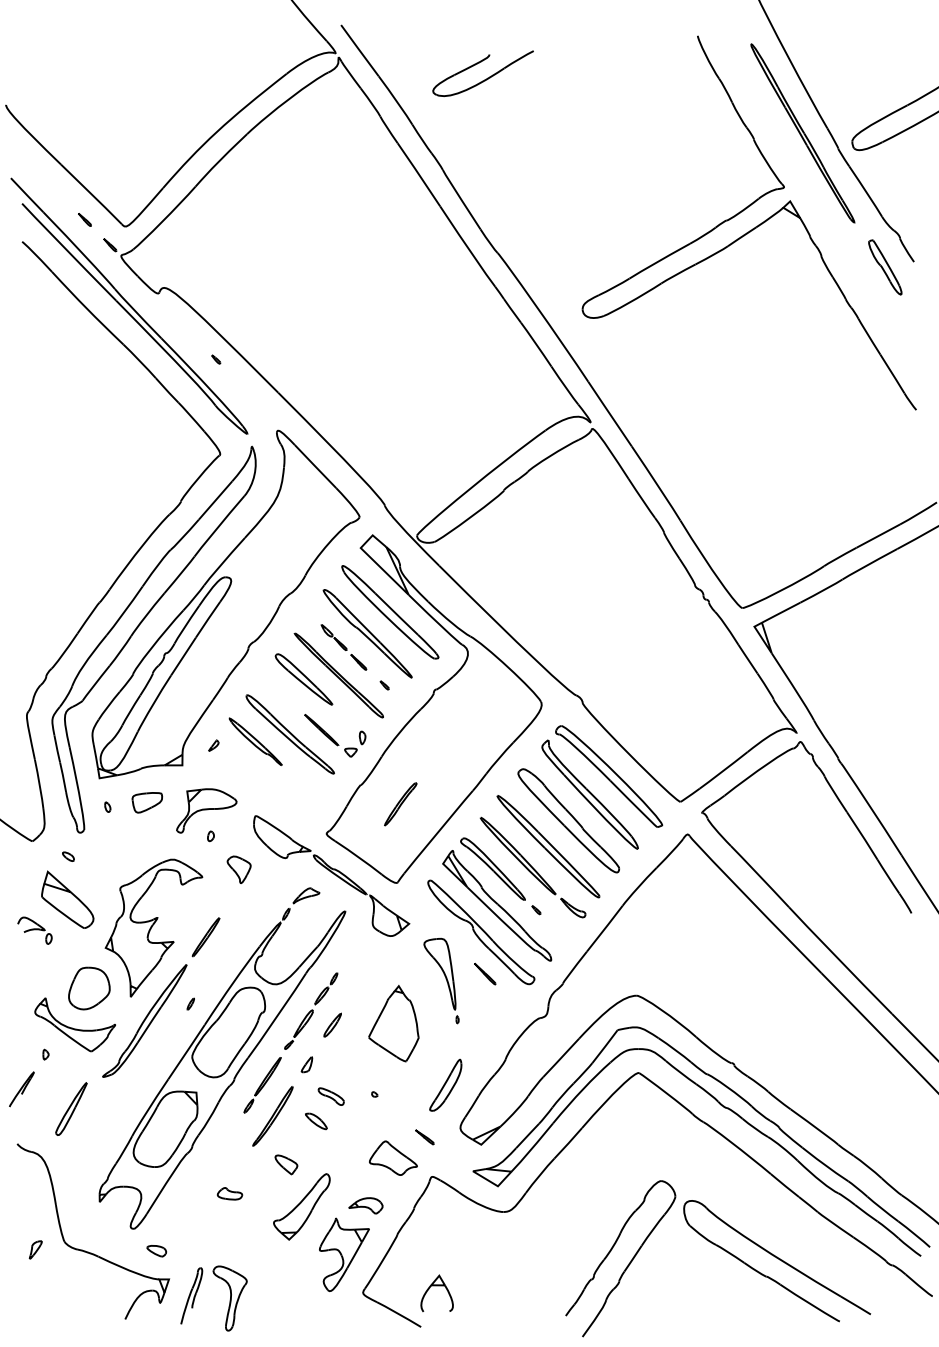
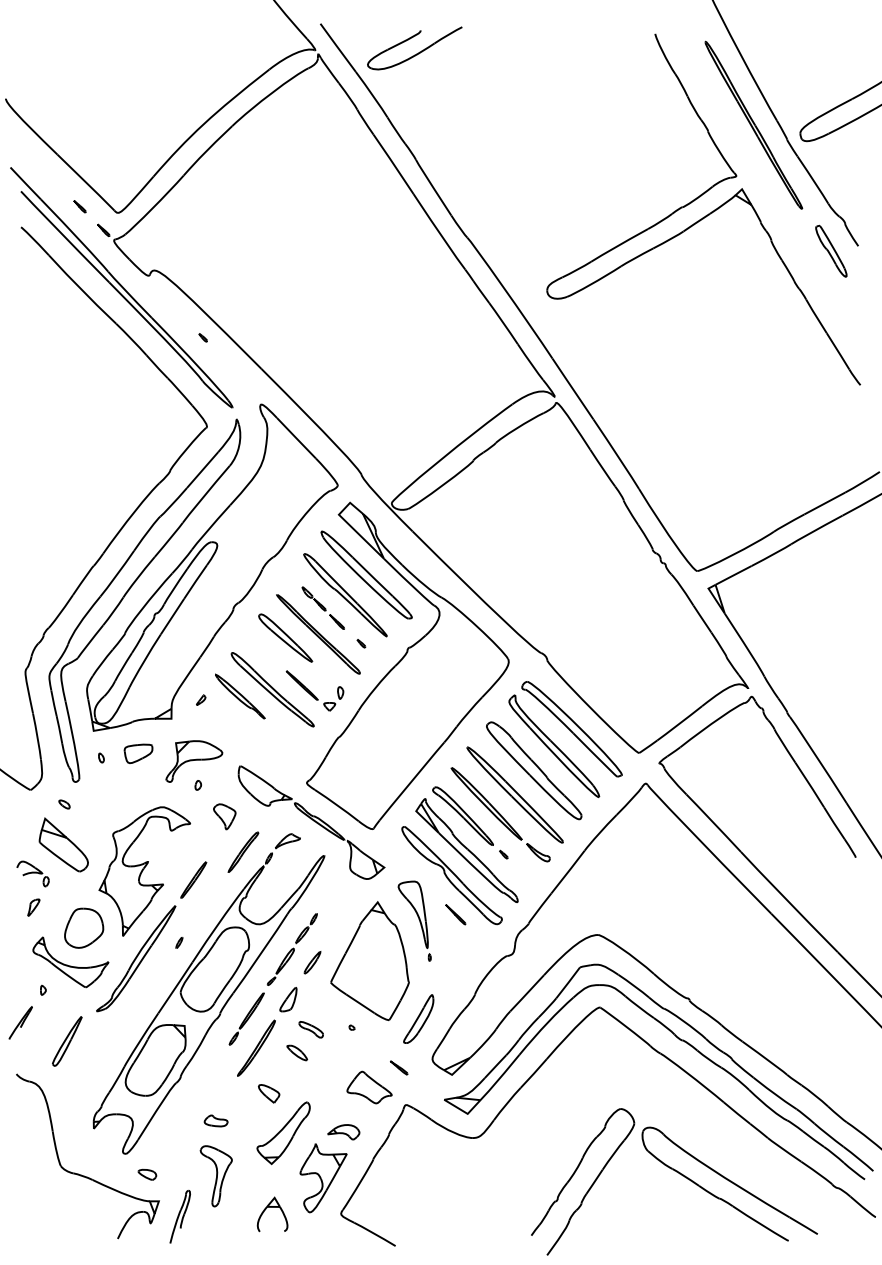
part: (482, 73) -> (414, 48), moved
part: (400, 803) -> (243, 851), moved
part: (393, 1023) -> (369, 961), size x1.67
part: (307, 1064) -> (288, 999), size x1.67
part: (35, 1249) -> (33, 907), moved
part: (437, 1285) -> (272, 1207), moved
part: (229, 1298) -> (215, 1176), moved

